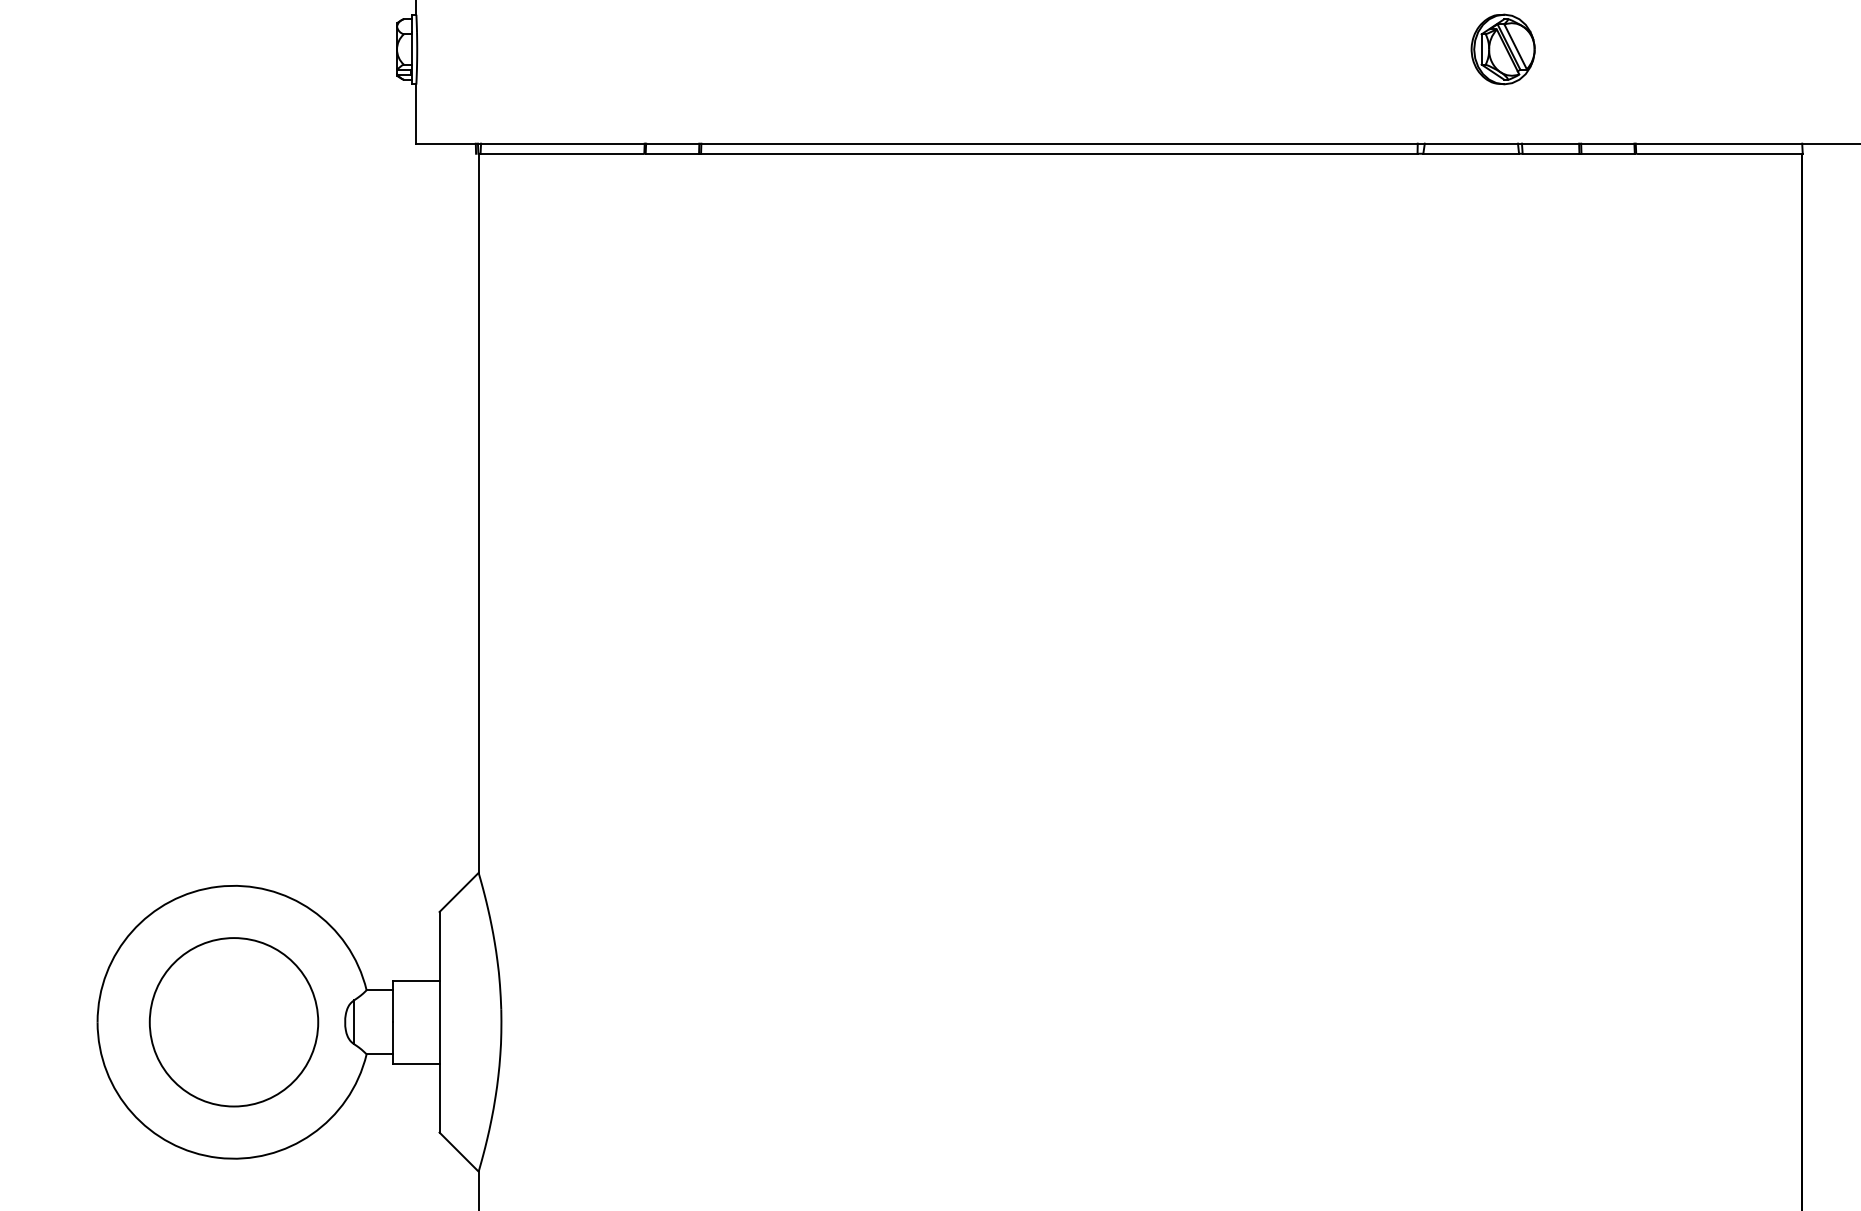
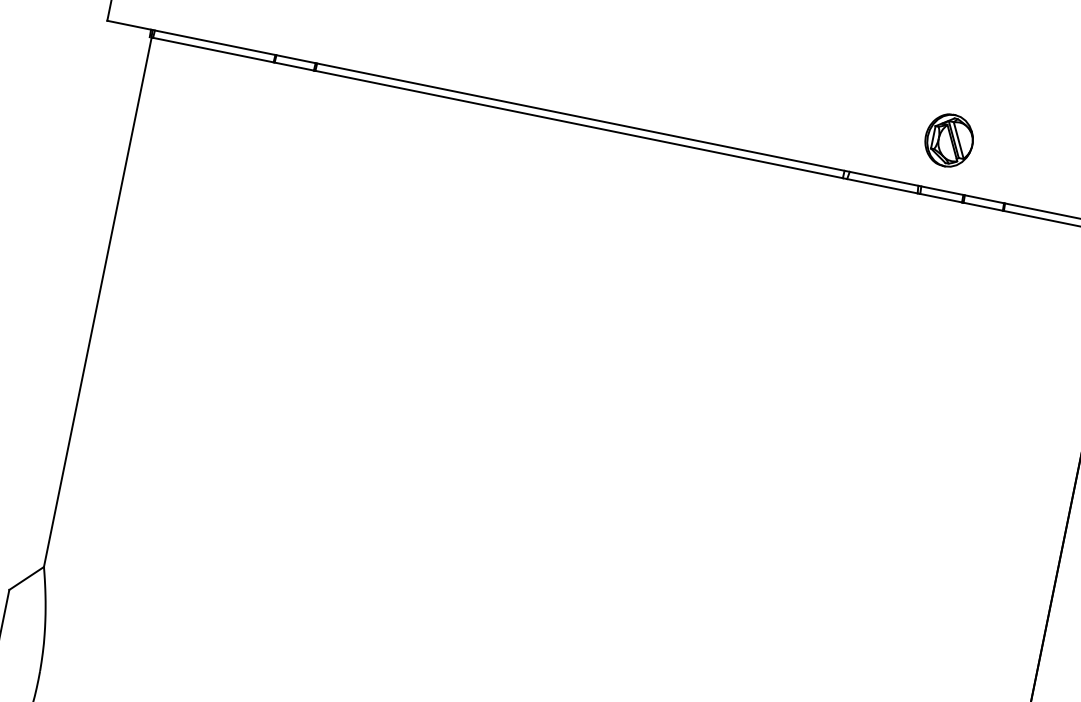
part: (1502, 49) -> (948, 140), moved

